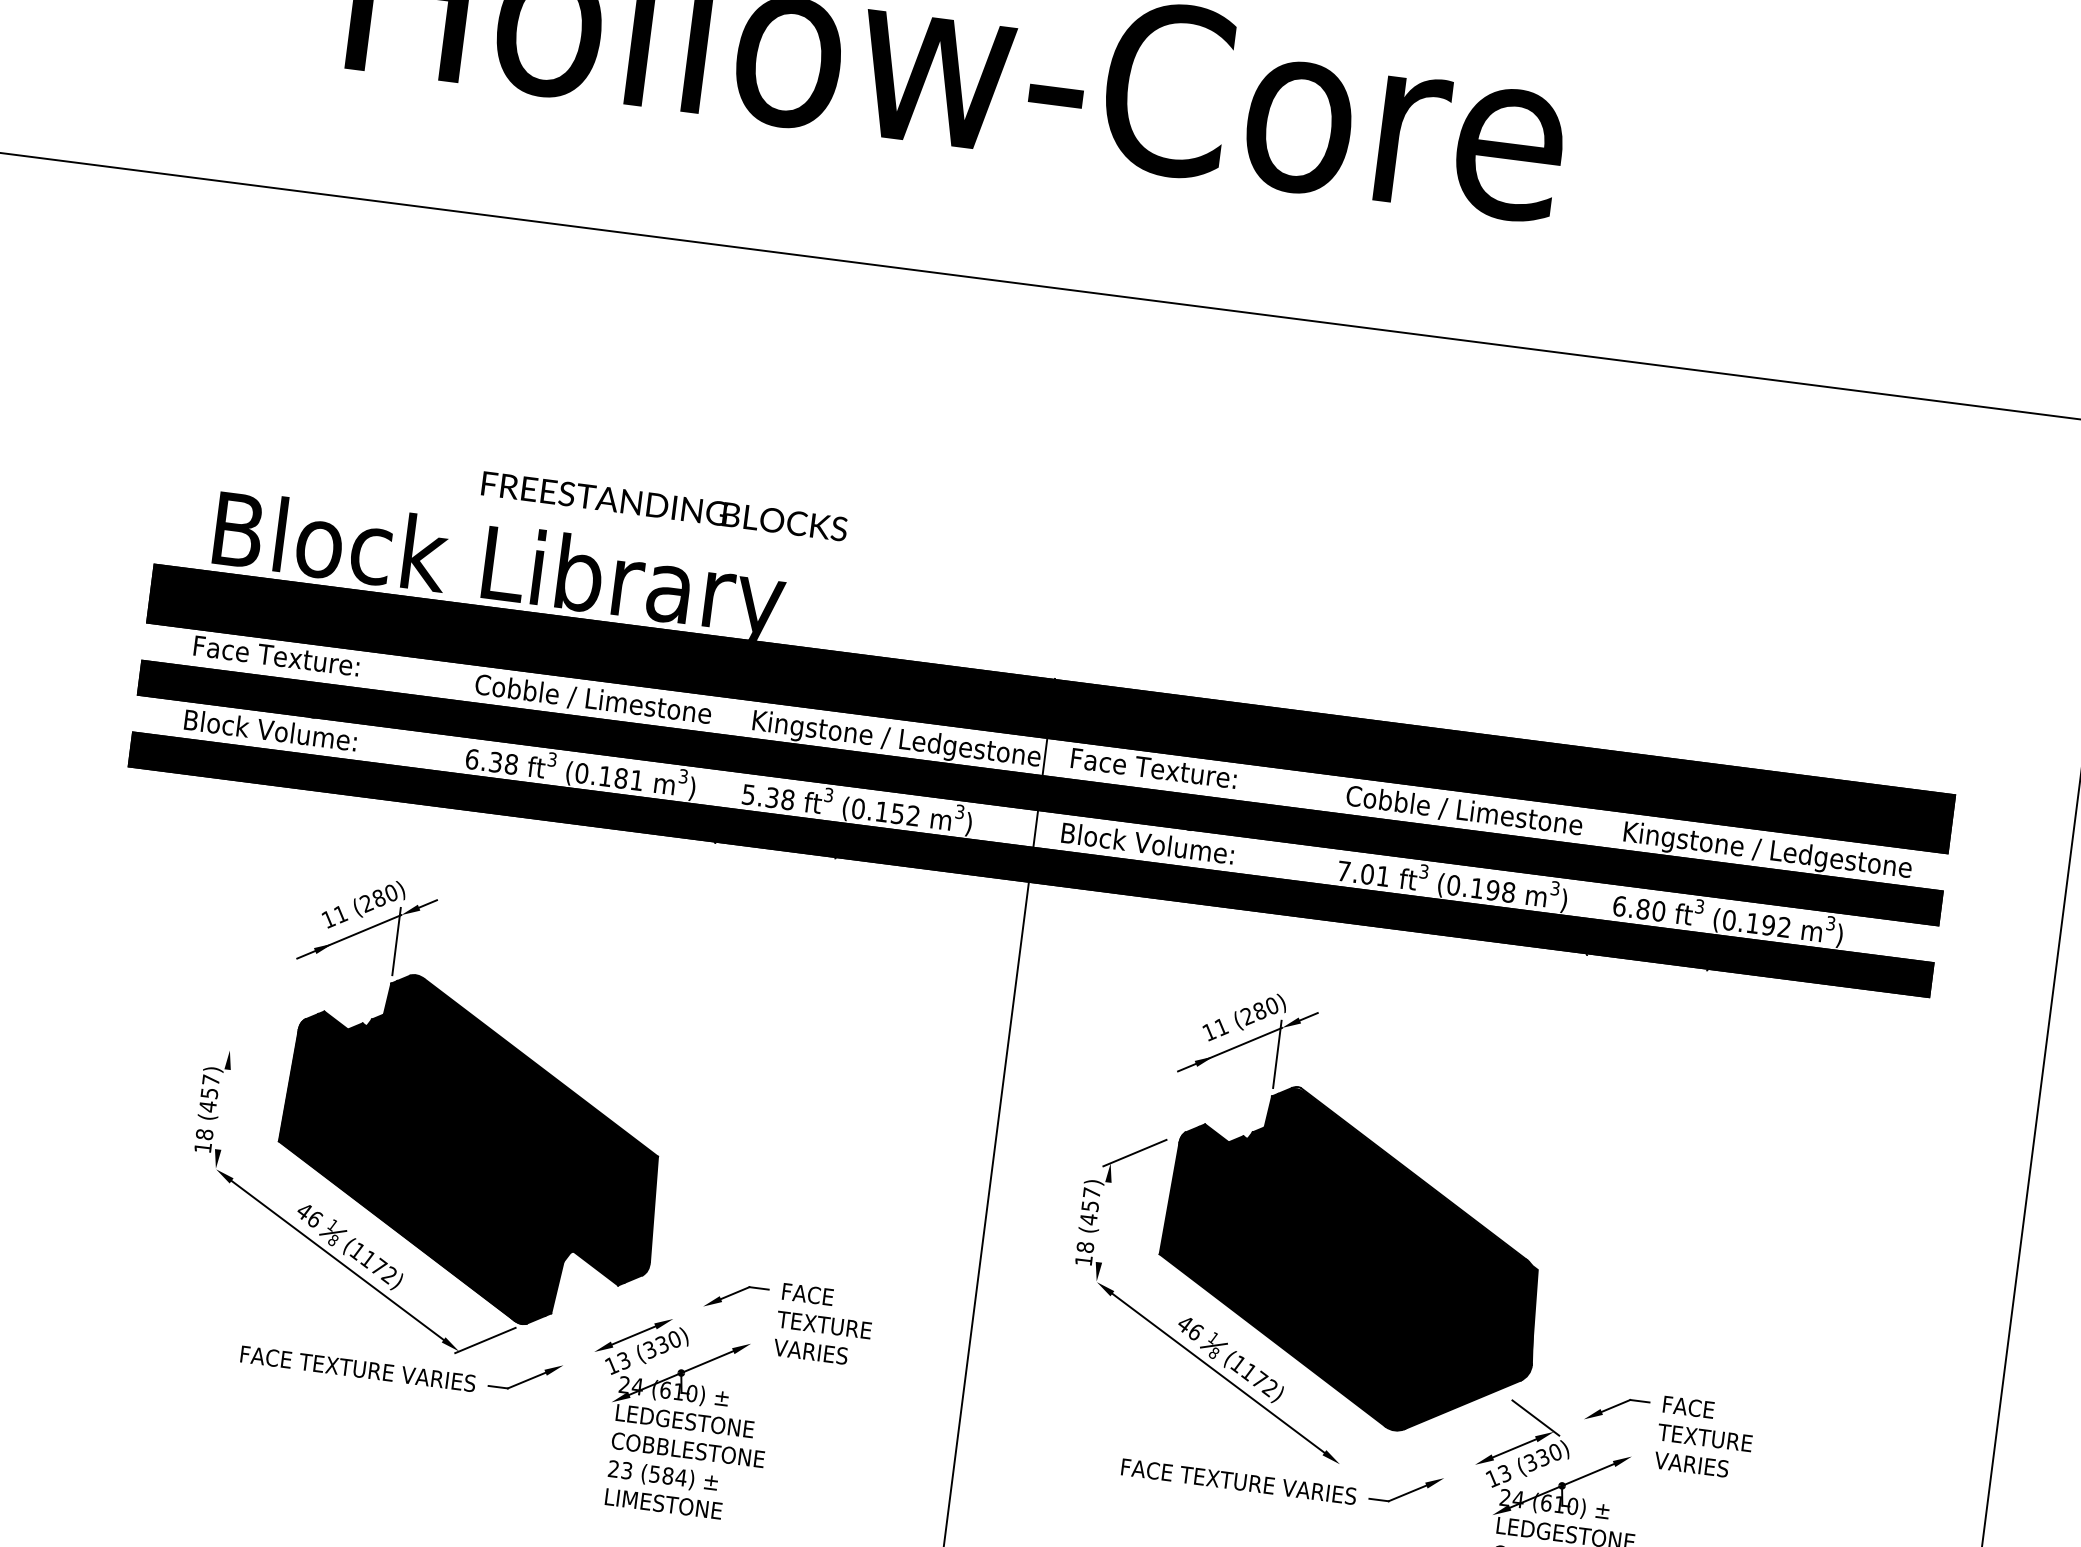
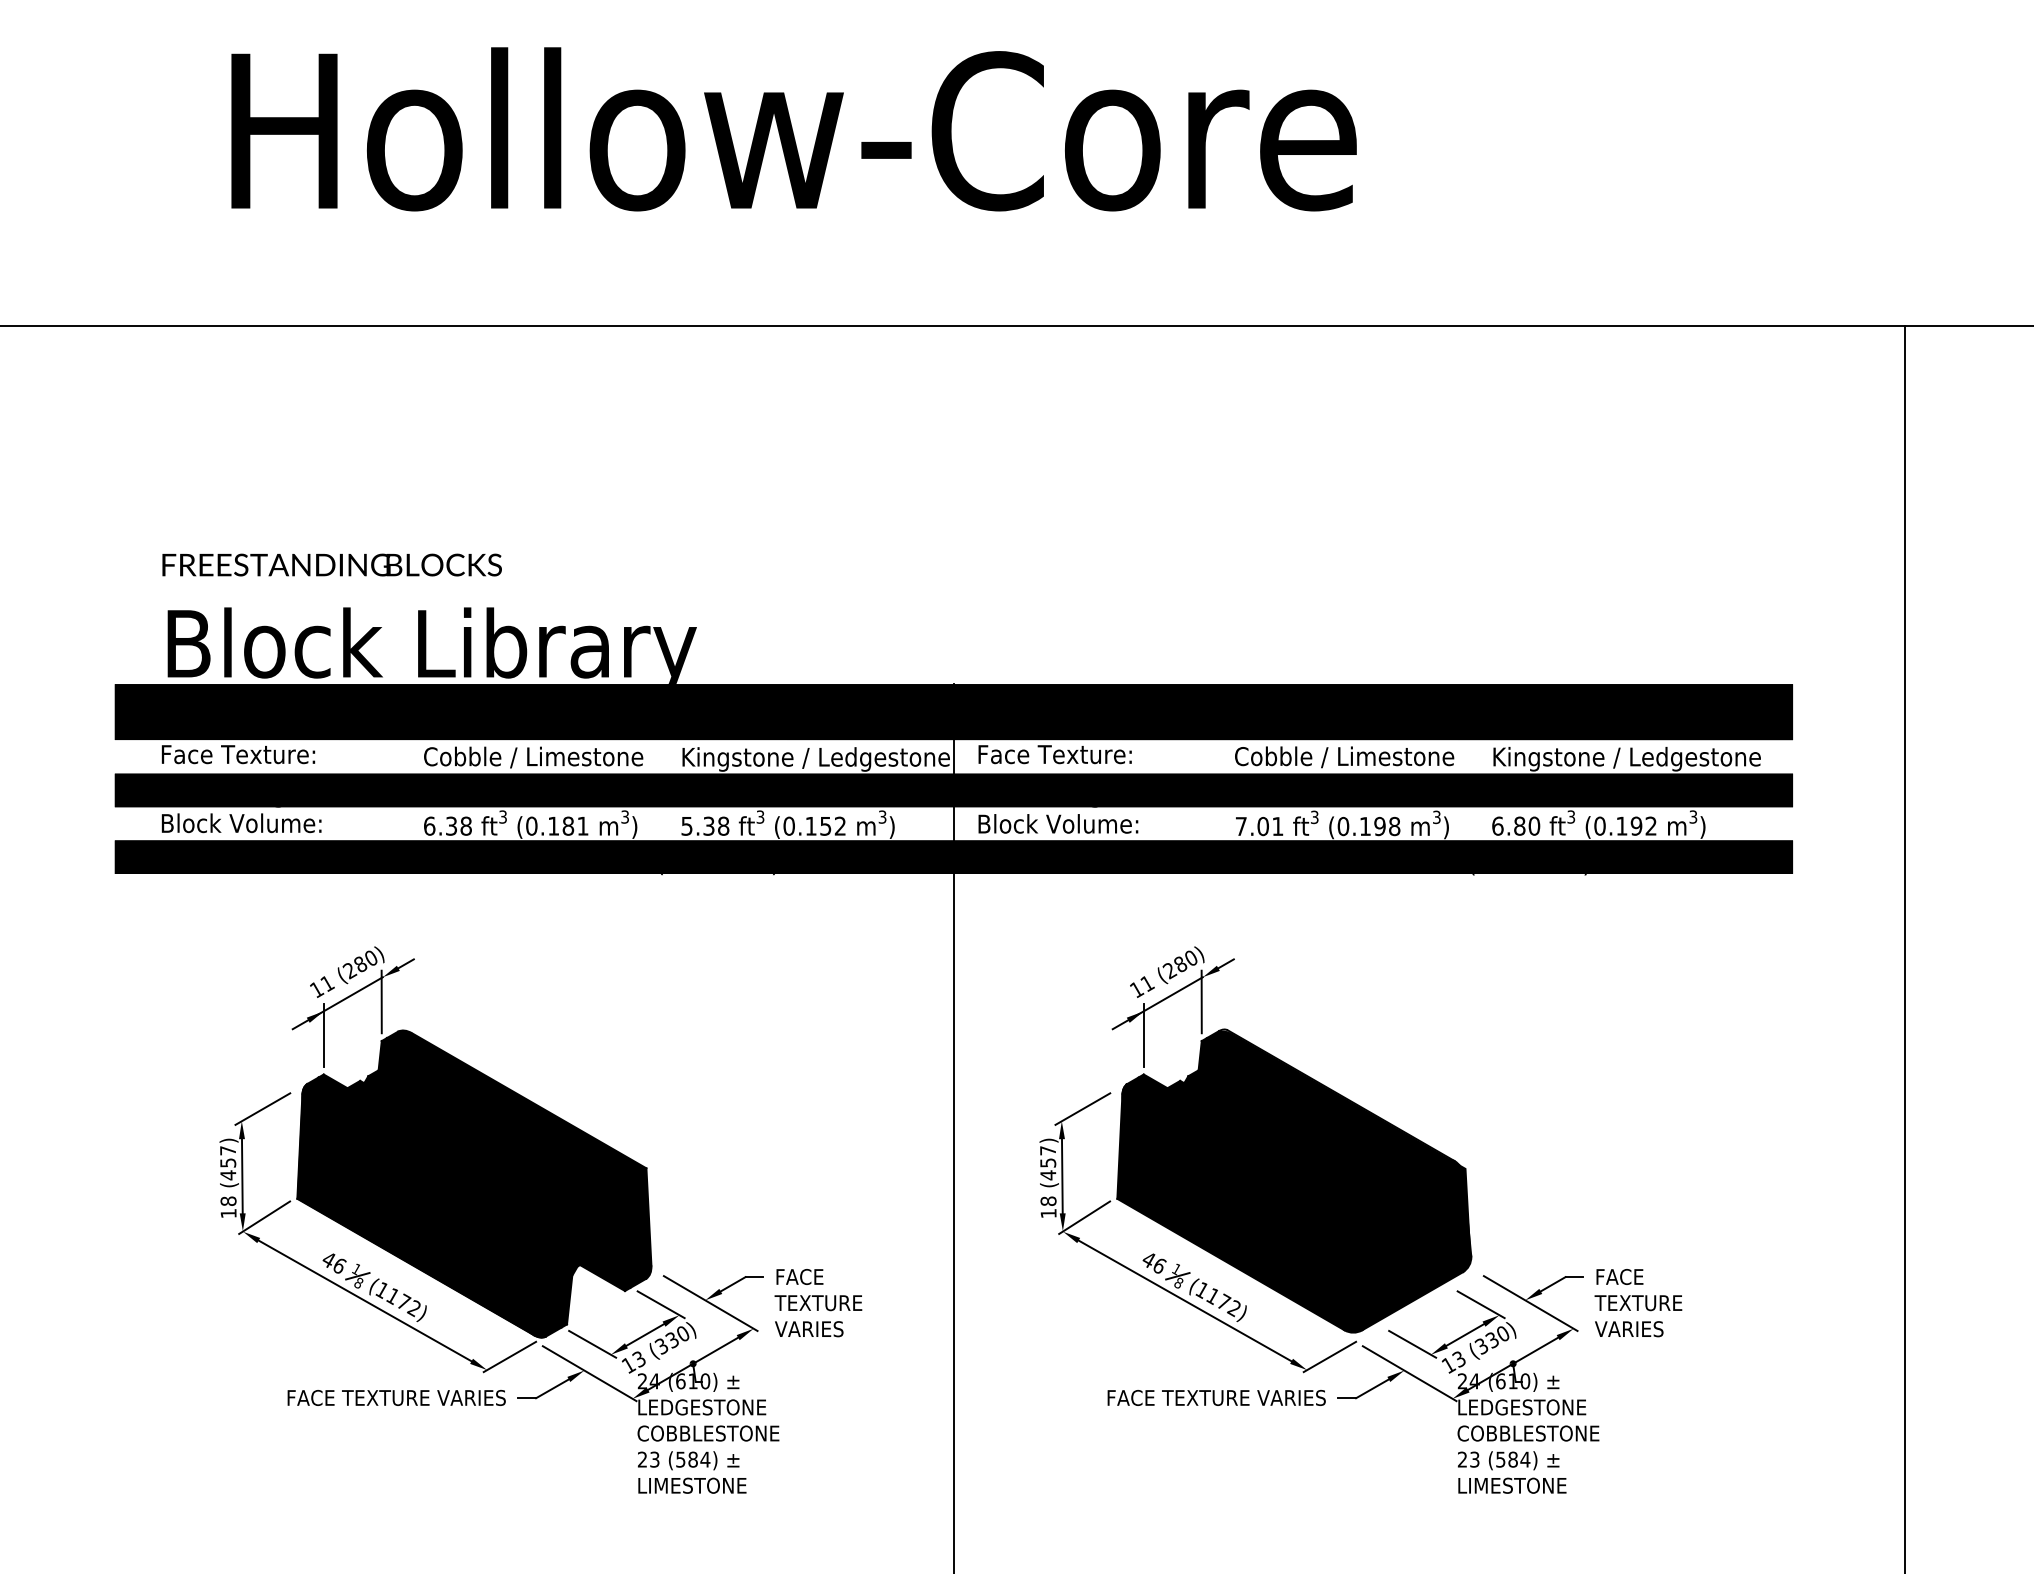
text: (663, 505) -> (331, 564), moved
line: (329, 969) -> (323, 1035), added
line: (253, 1039) -> (262, 1108), added
line: (1210, 1082) -> (1143, 1035), added
line: (223, 1109) -> (242, 1176), added
line: (241, 1156) -> (264, 1217), added
line: (1102, 1222) -> (1061, 1176), added
line: (1121, 1269) -> (1084, 1217), added
line: (654, 1304) -> (660, 1304), added
line: (708, 1310) -> (710, 1303), added
line: (575, 1337) -> (592, 1343), added
line: (568, 1369) -> (589, 1373), added
line: (1589, 1423) -> (1530, 1303), added
line: (1456, 1450) -> (1412, 1343), added
line: (1365, 1452) -> (1329, 1356), added
line: (1449, 1482) -> (1409, 1373), added

